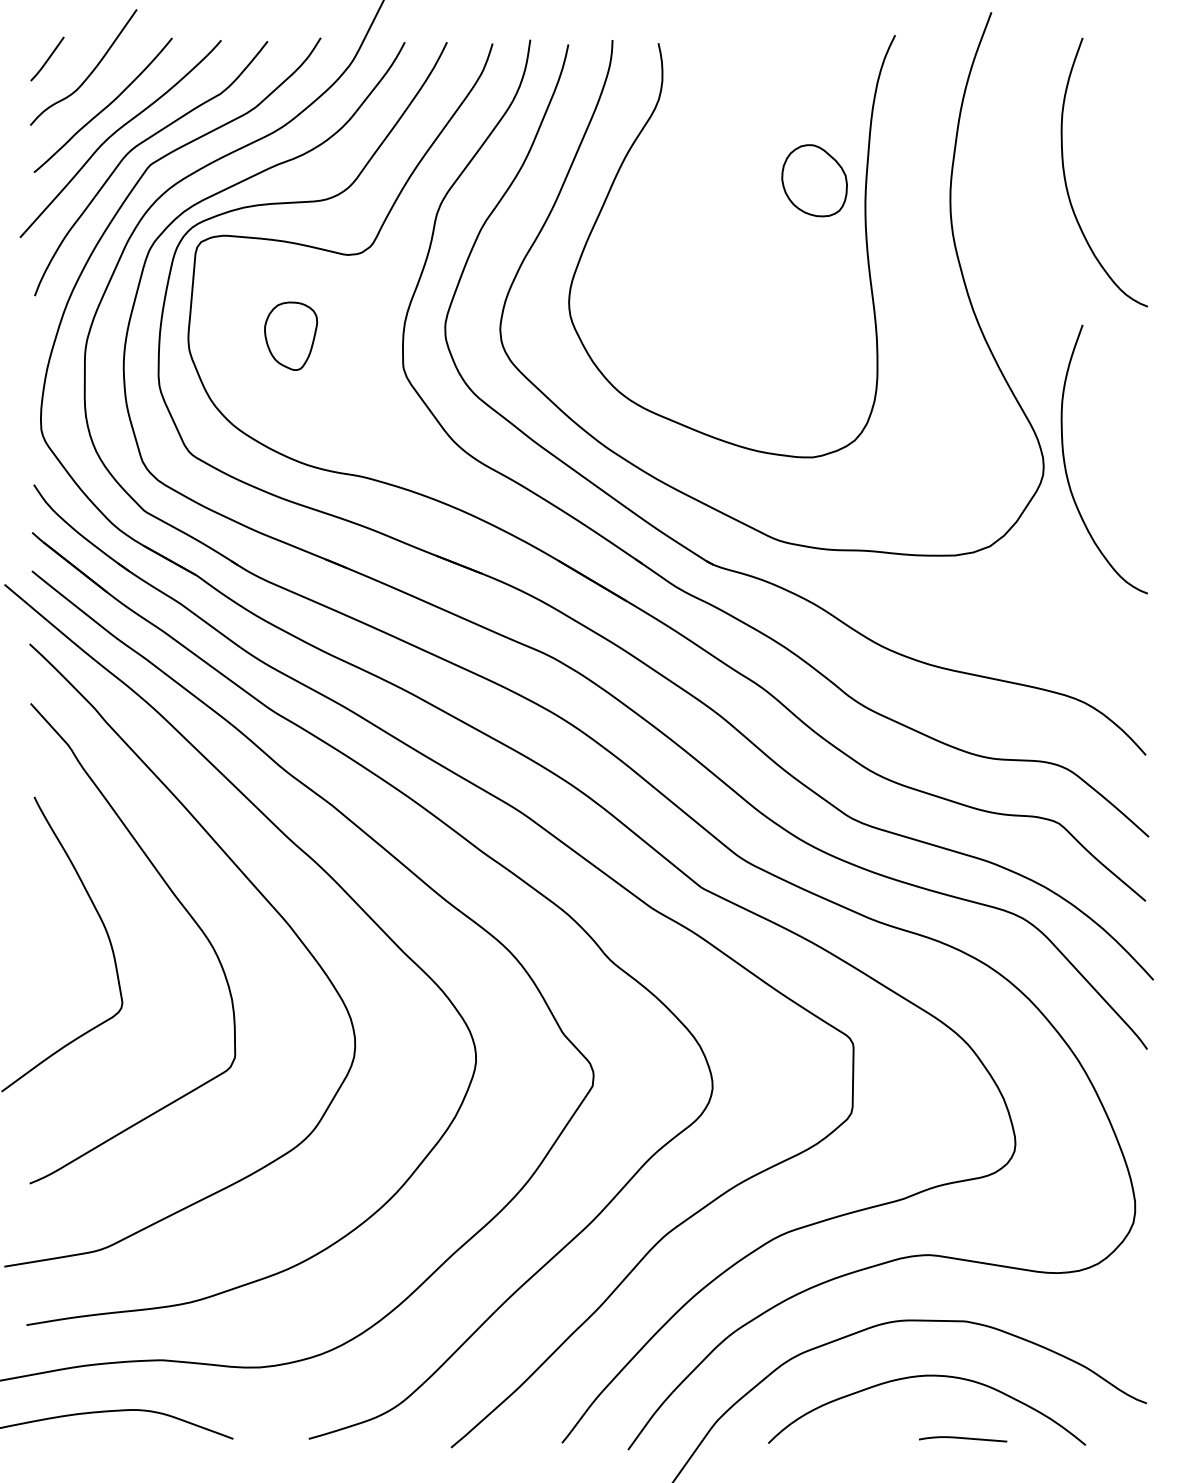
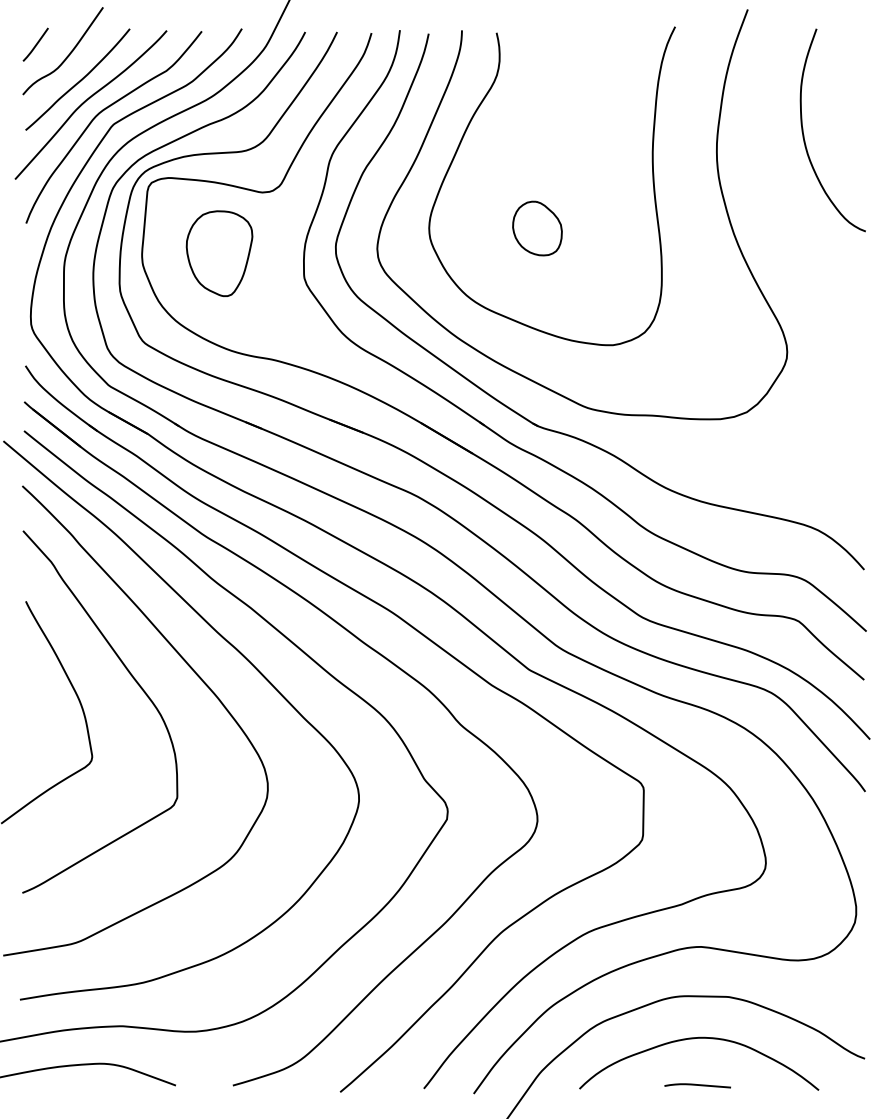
part: (814, 180) -> (537, 228), moved
part: (290, 336) -> (219, 254), size x1.67
curve: (1066, 467) -> (804, 352), removed
curve: (963, 1439) -> (698, 1086), moved

